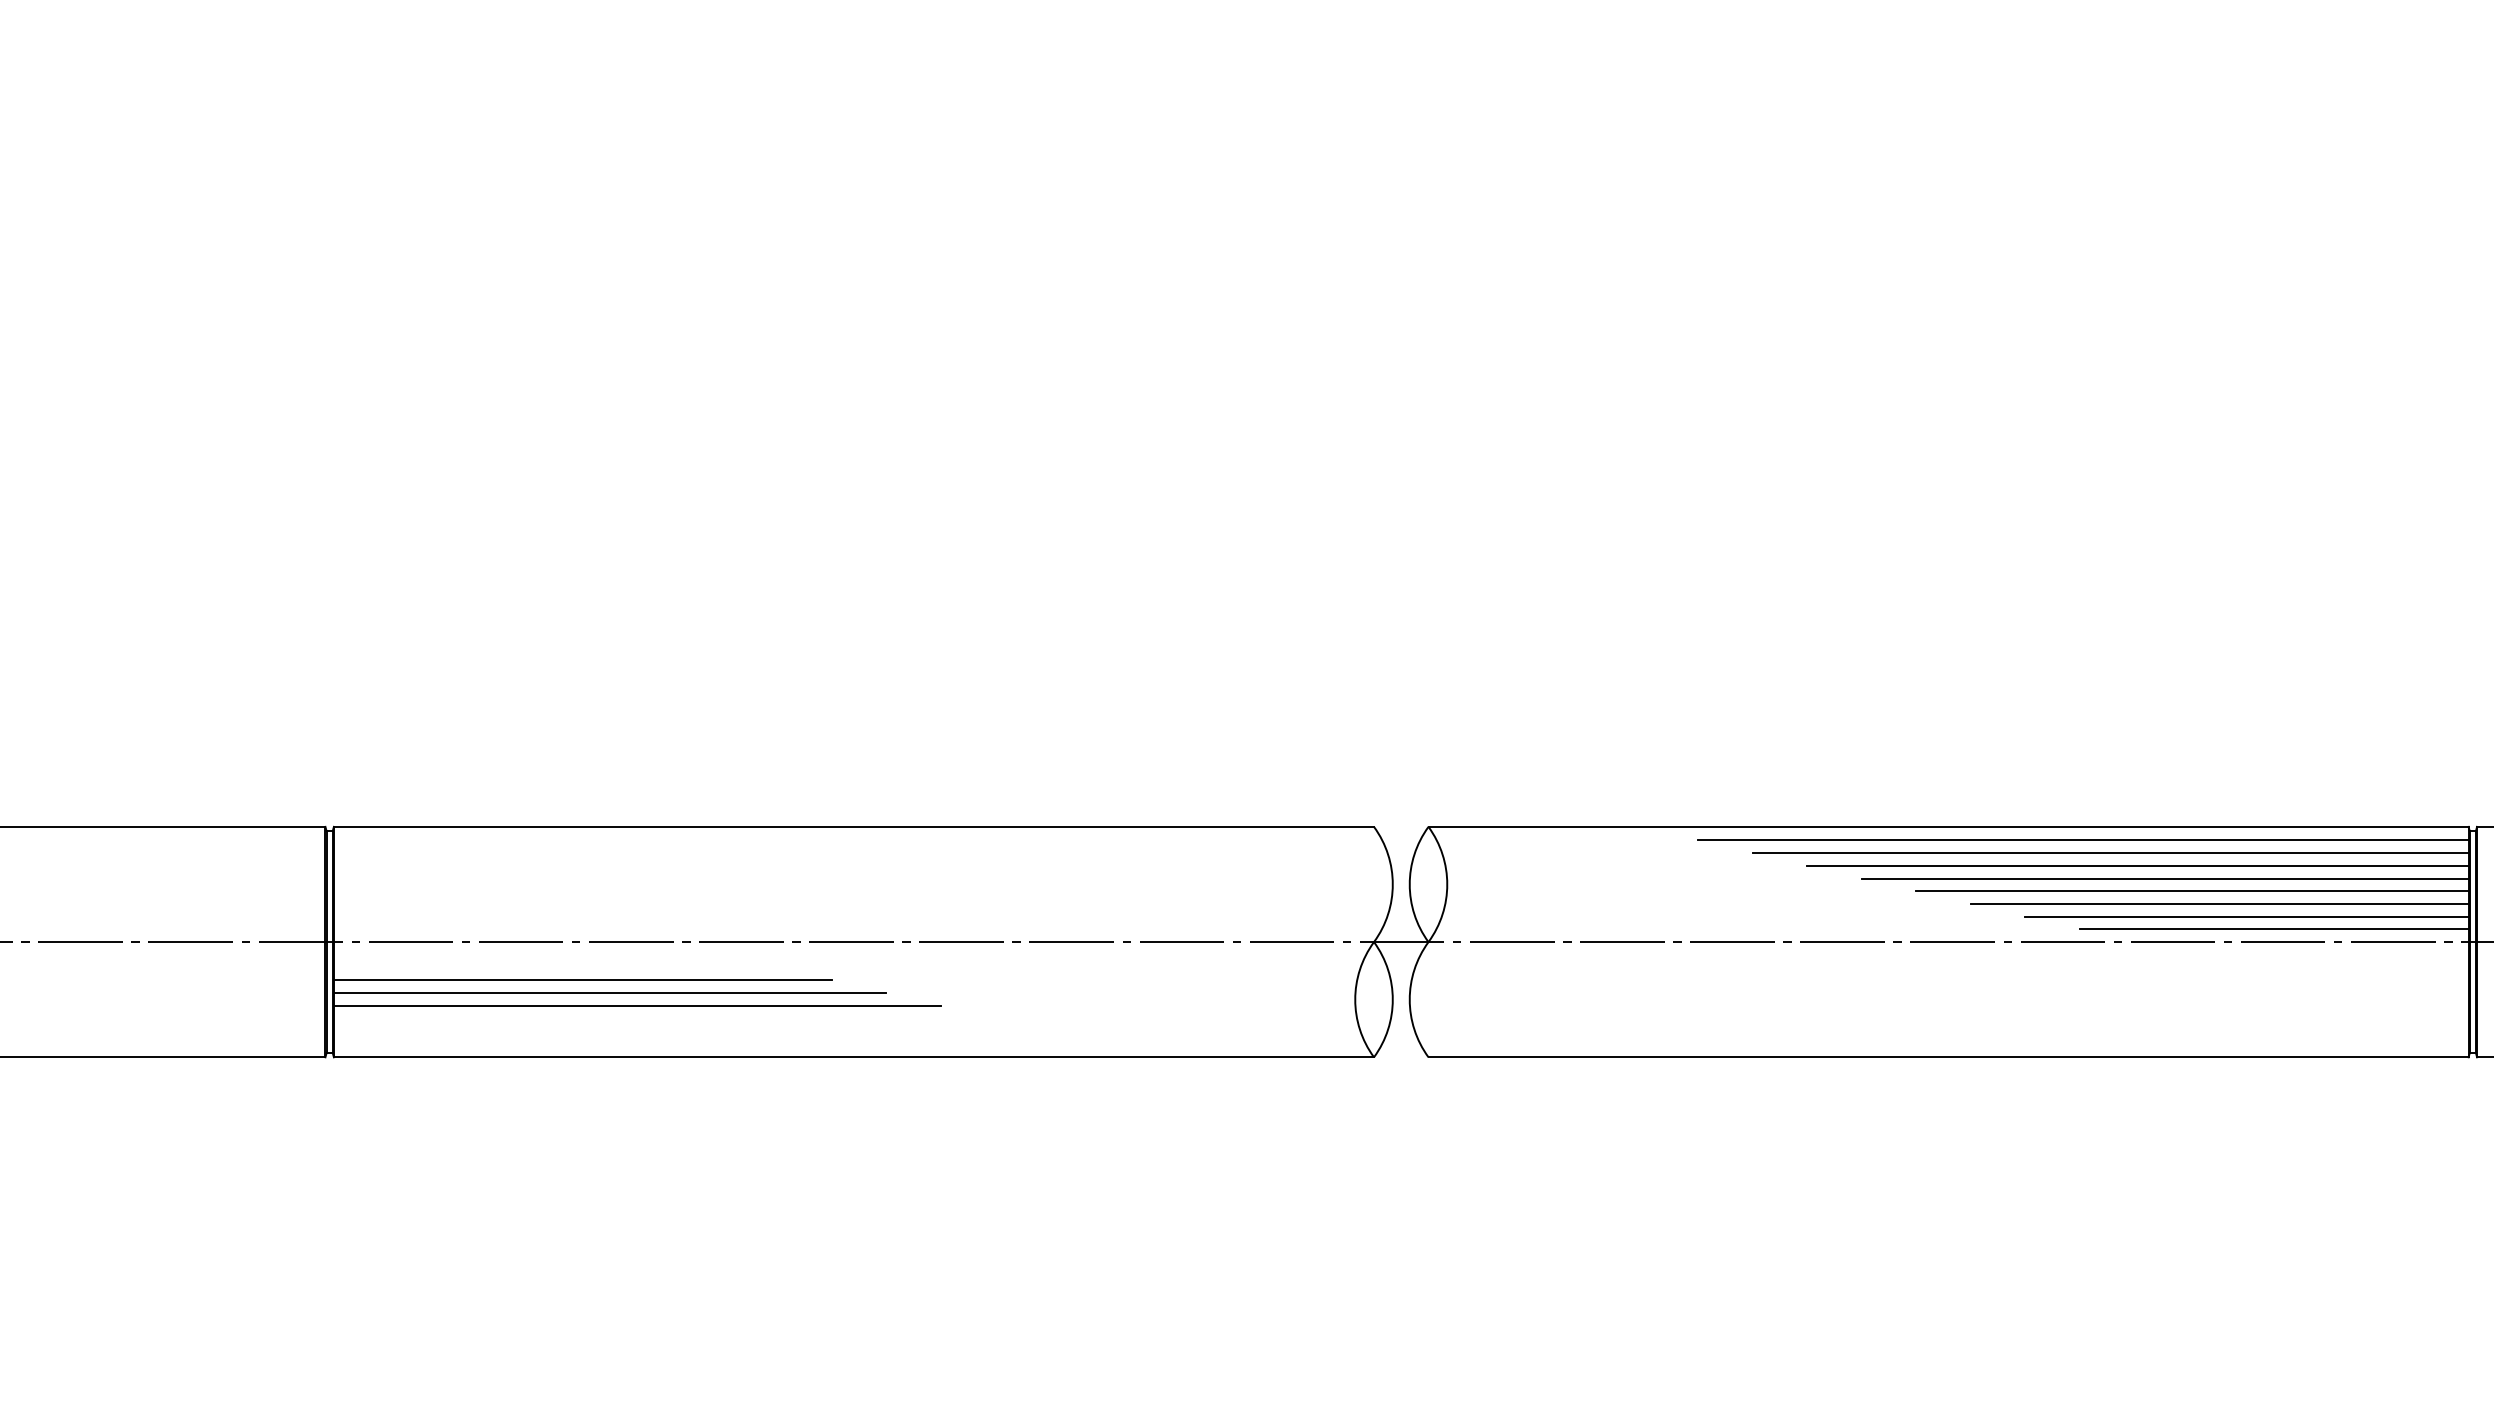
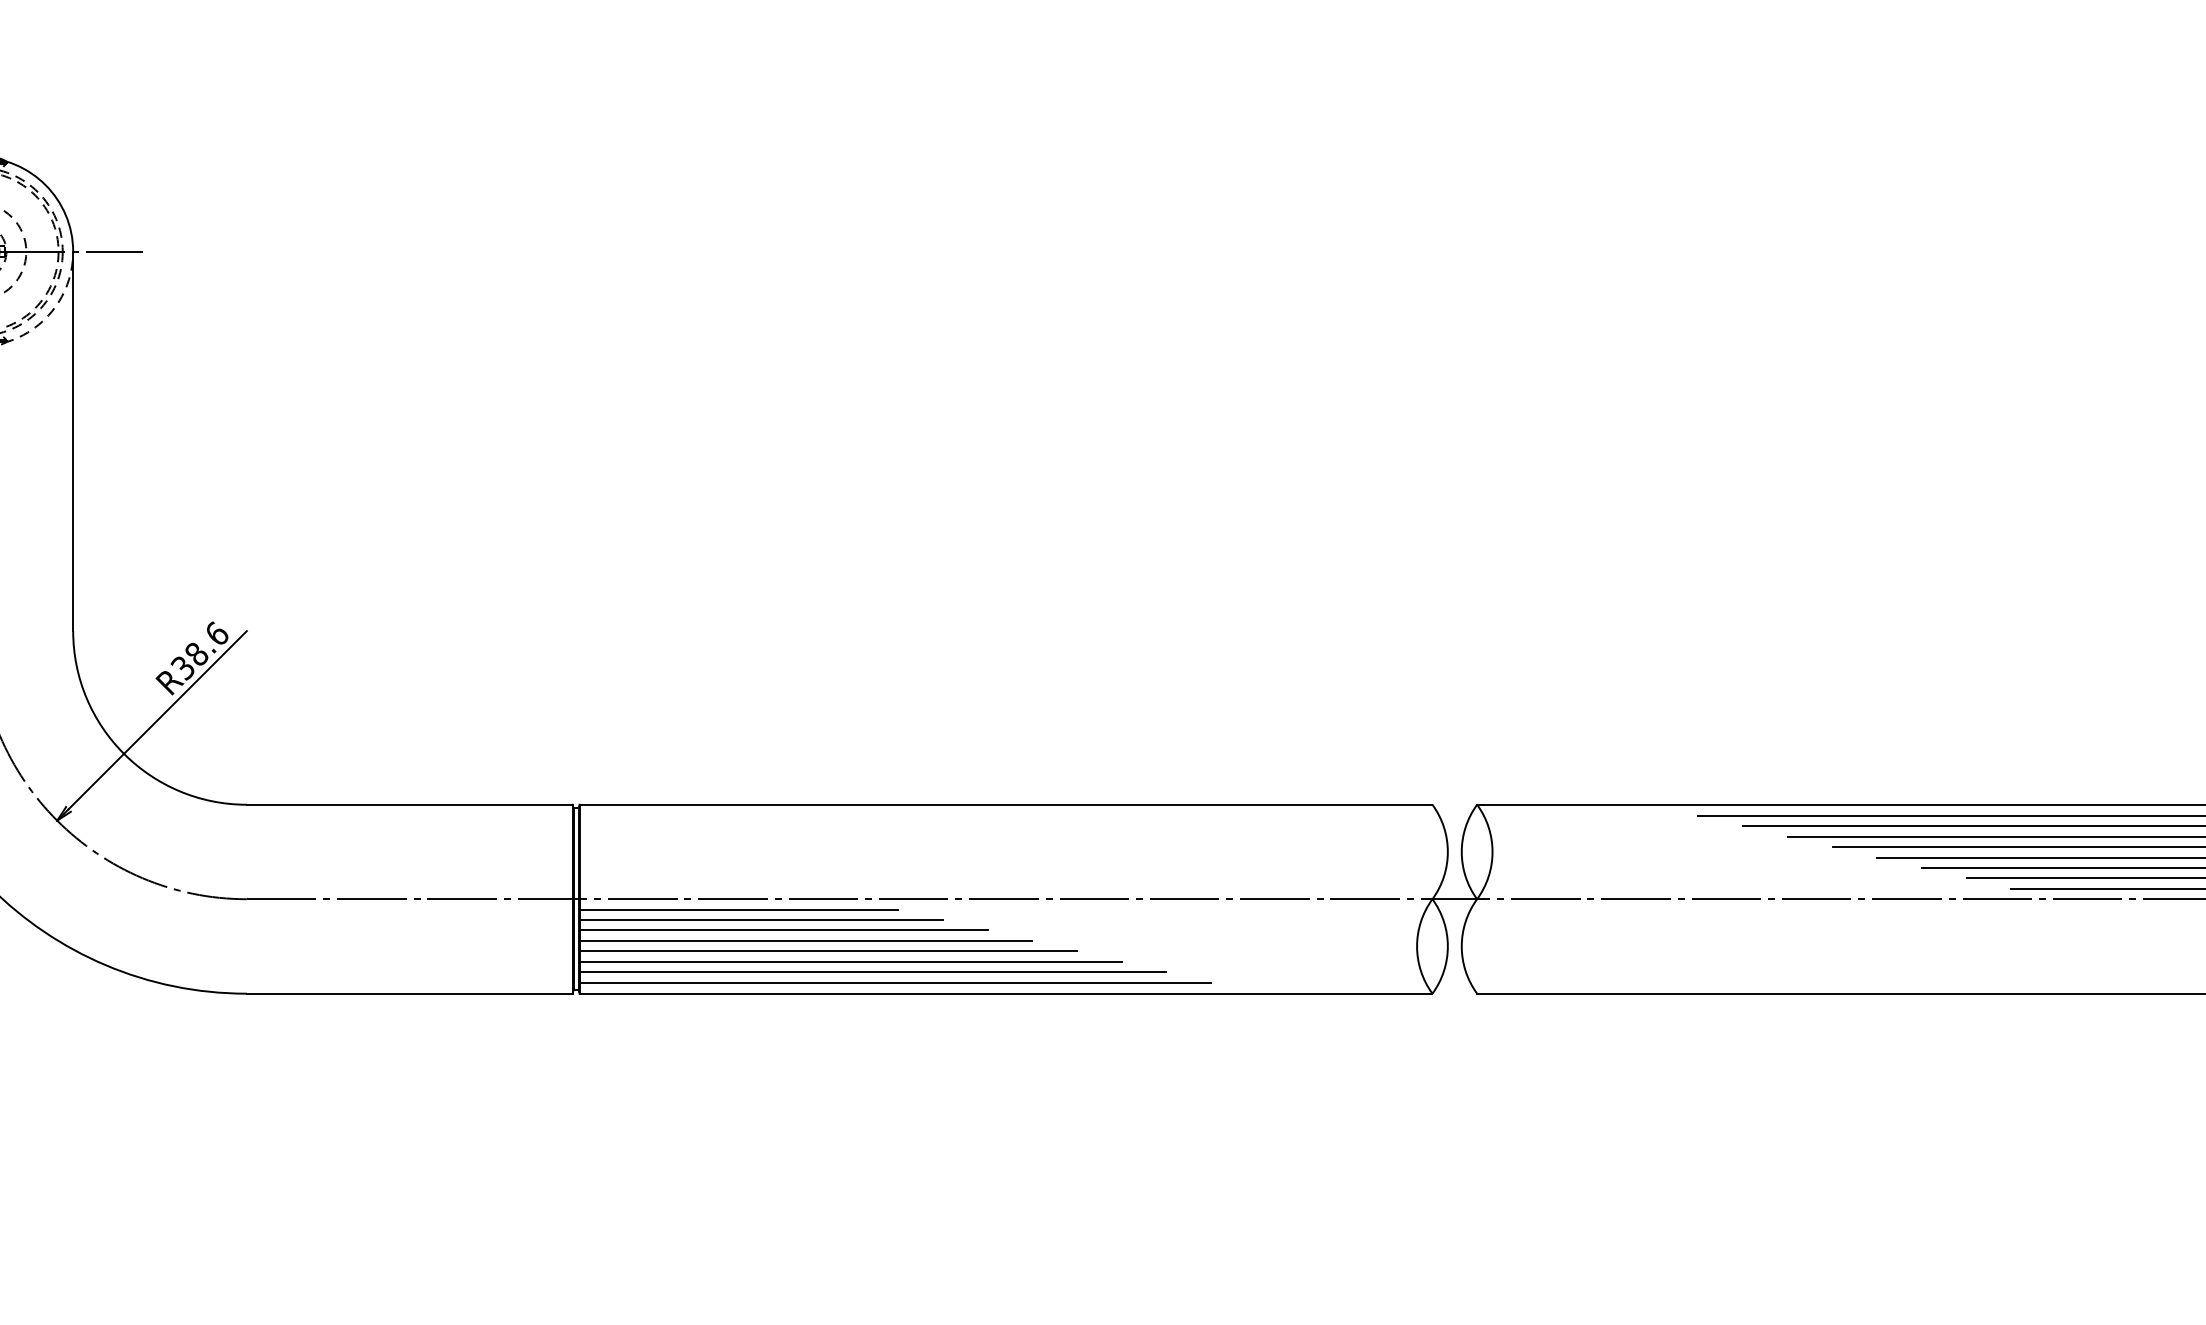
line: (527, 954) -> (738, 909), added
line: (554, 968) -> (760, 920), added
line: (664, 1018) -> (850, 961), added
line: (691, 1031) -> (872, 972), added
line: (719, 1043) -> (895, 982), added

